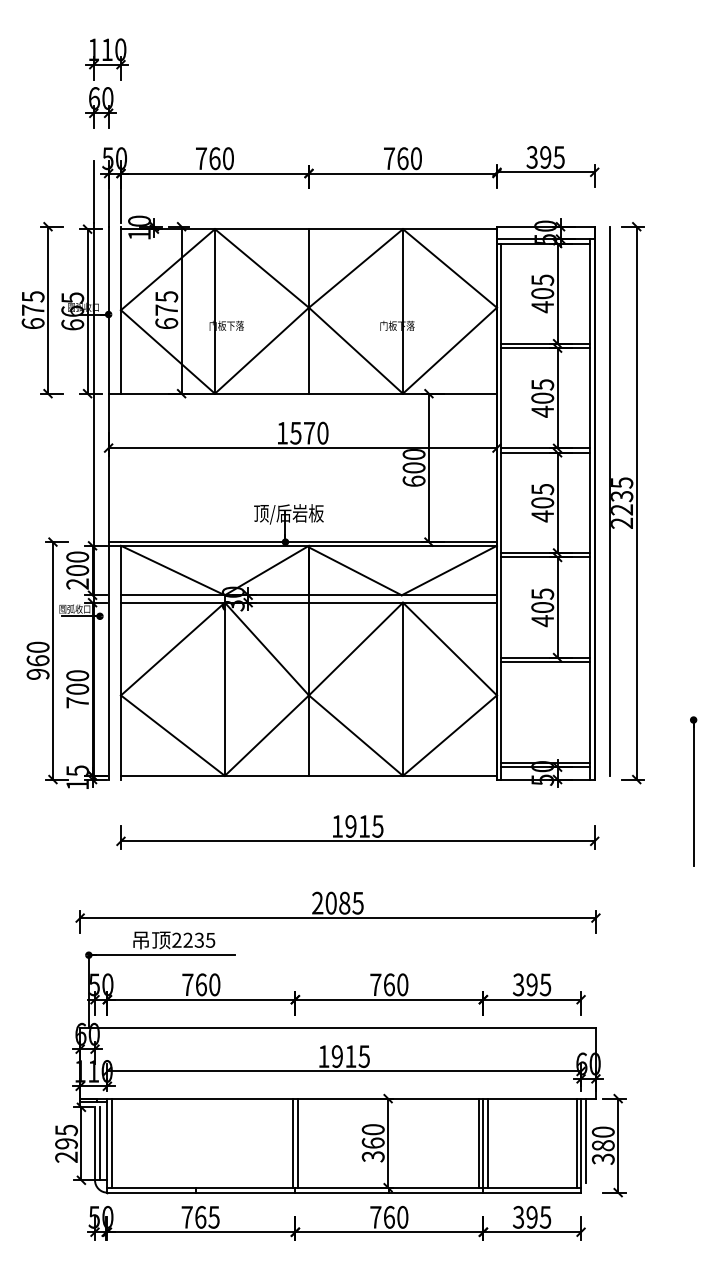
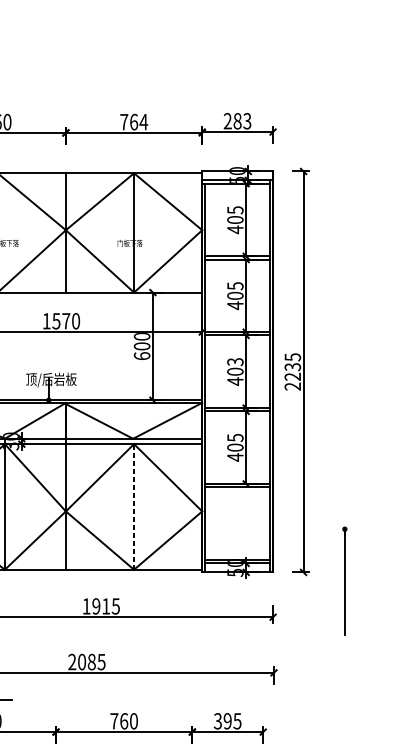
text: (545, 157) -> (237, 121), 395 -> 283
text: (416, 158) -> (143, 122), 760 -> 764
text: (542, 489) -> (235, 362), 405 -> 403
line: (609, 500) -> (283, 370), removed
line: (402, 689) -> (133, 507), solid -> dashed

